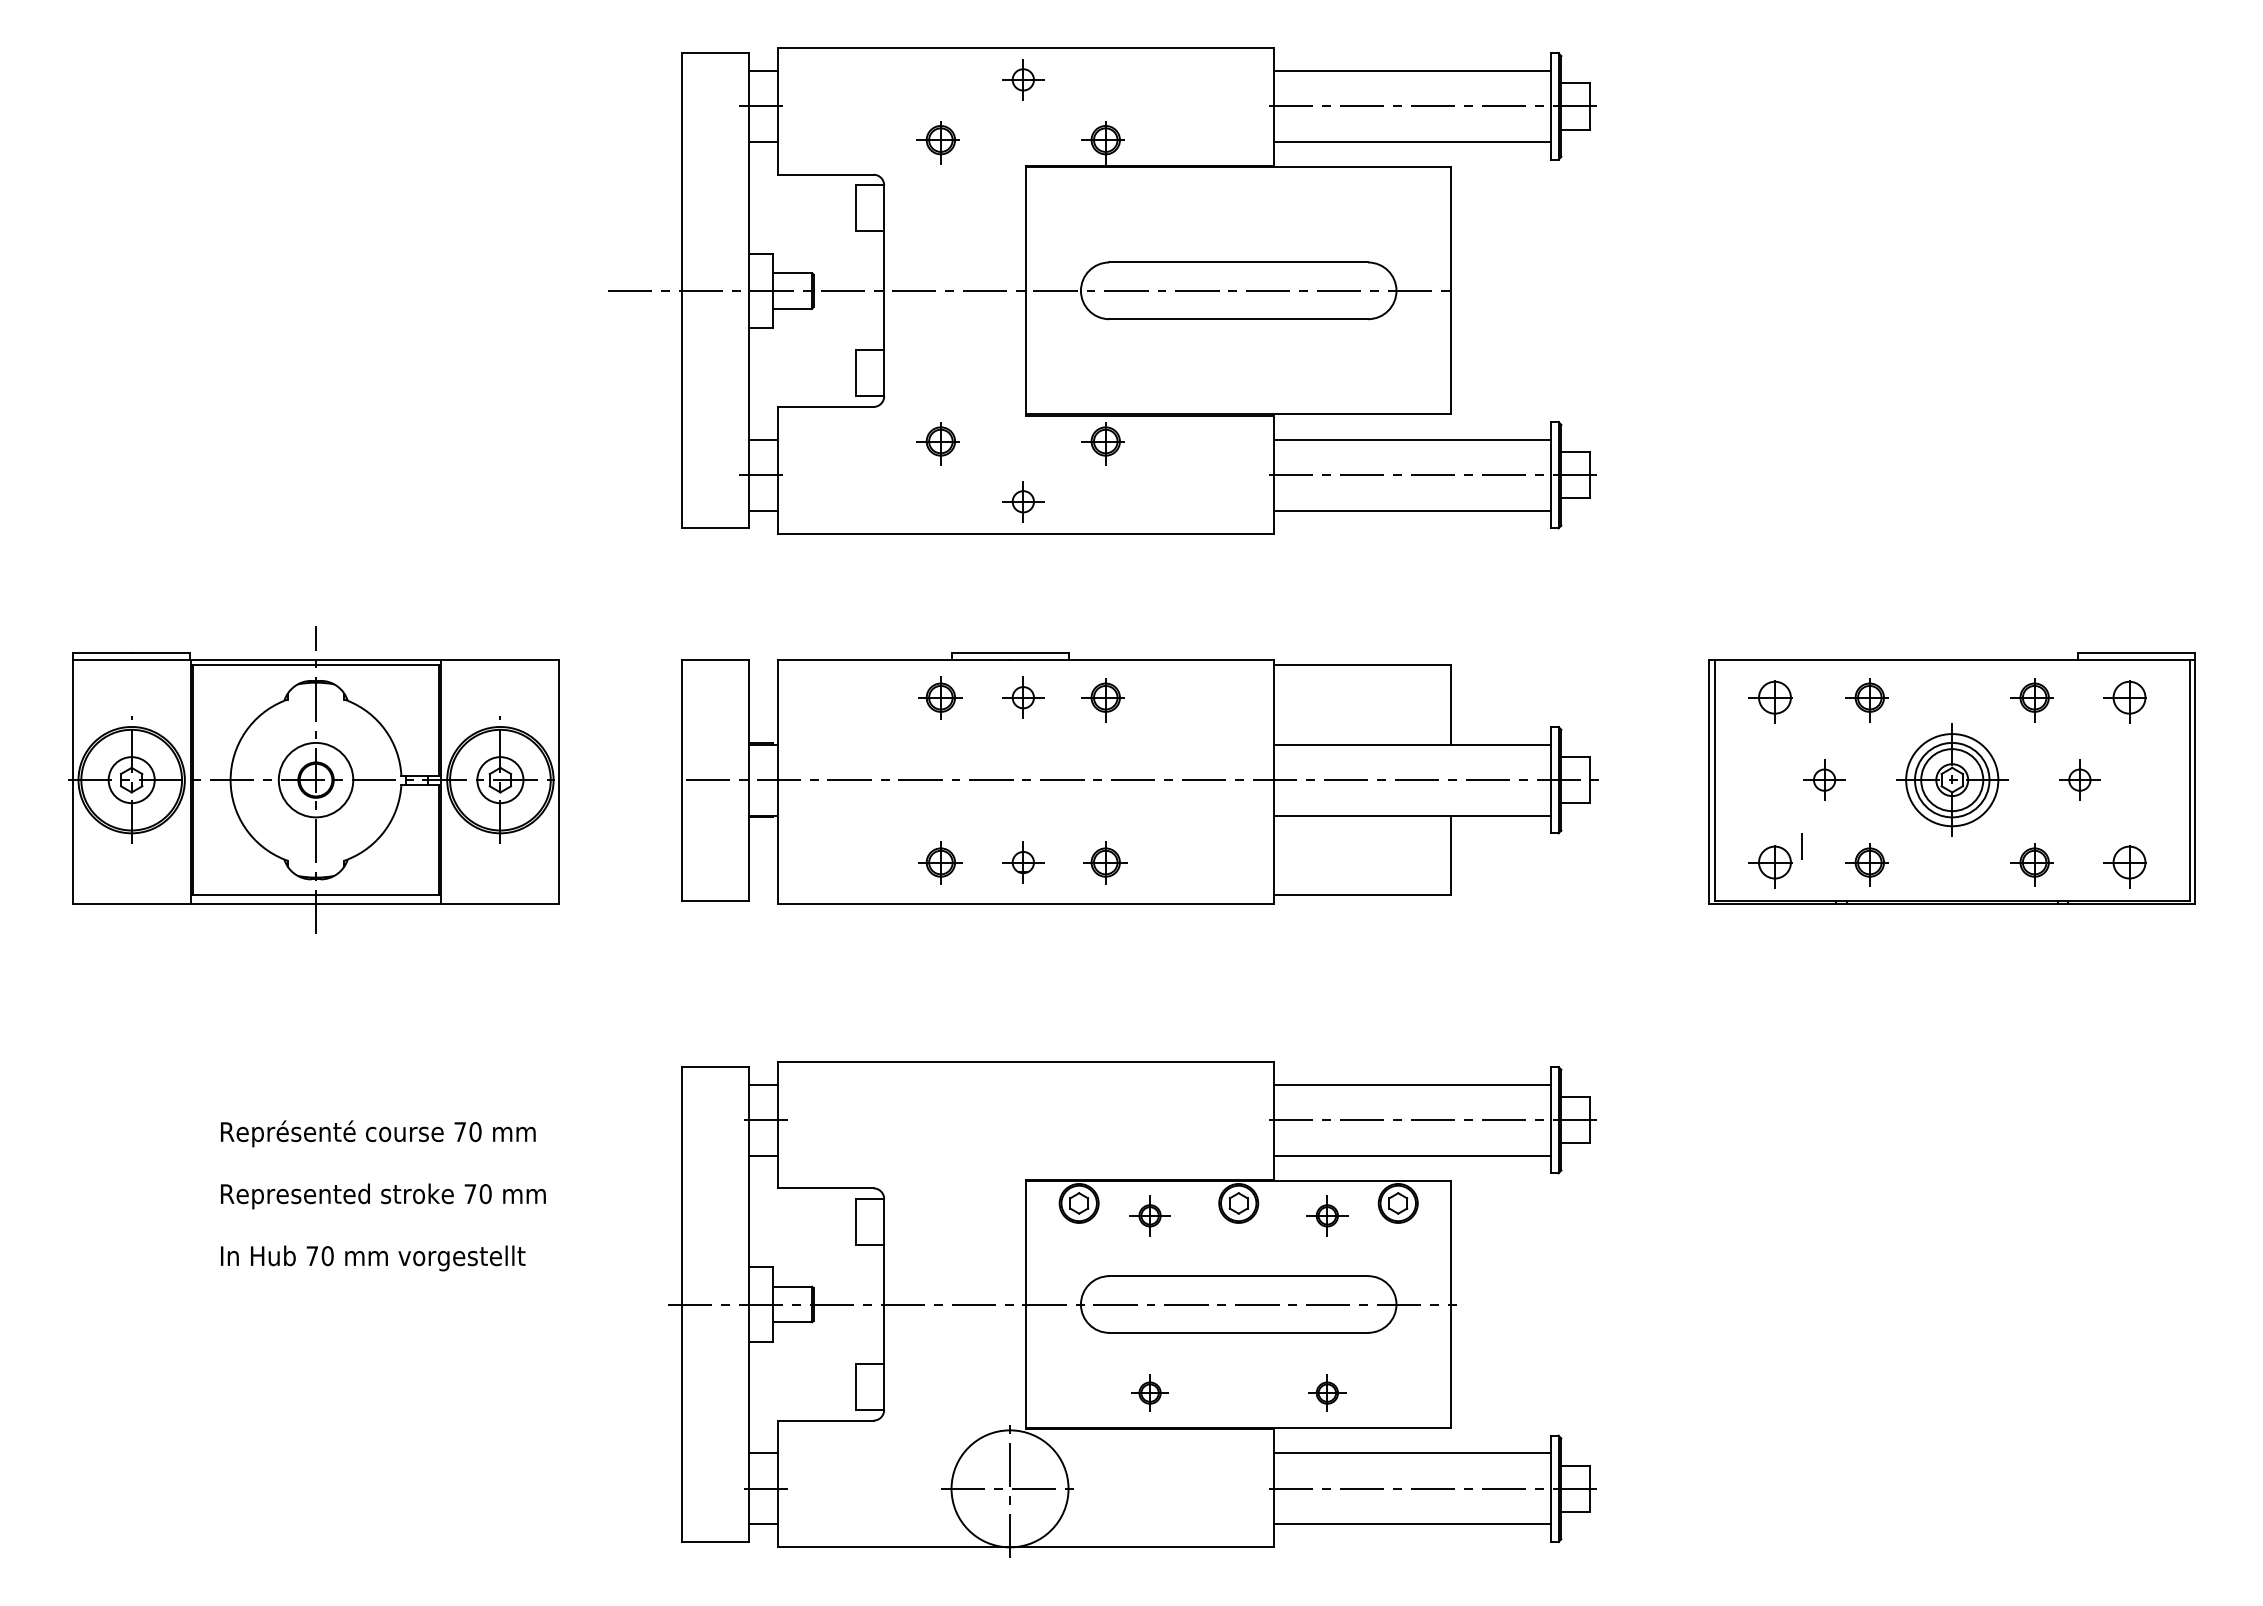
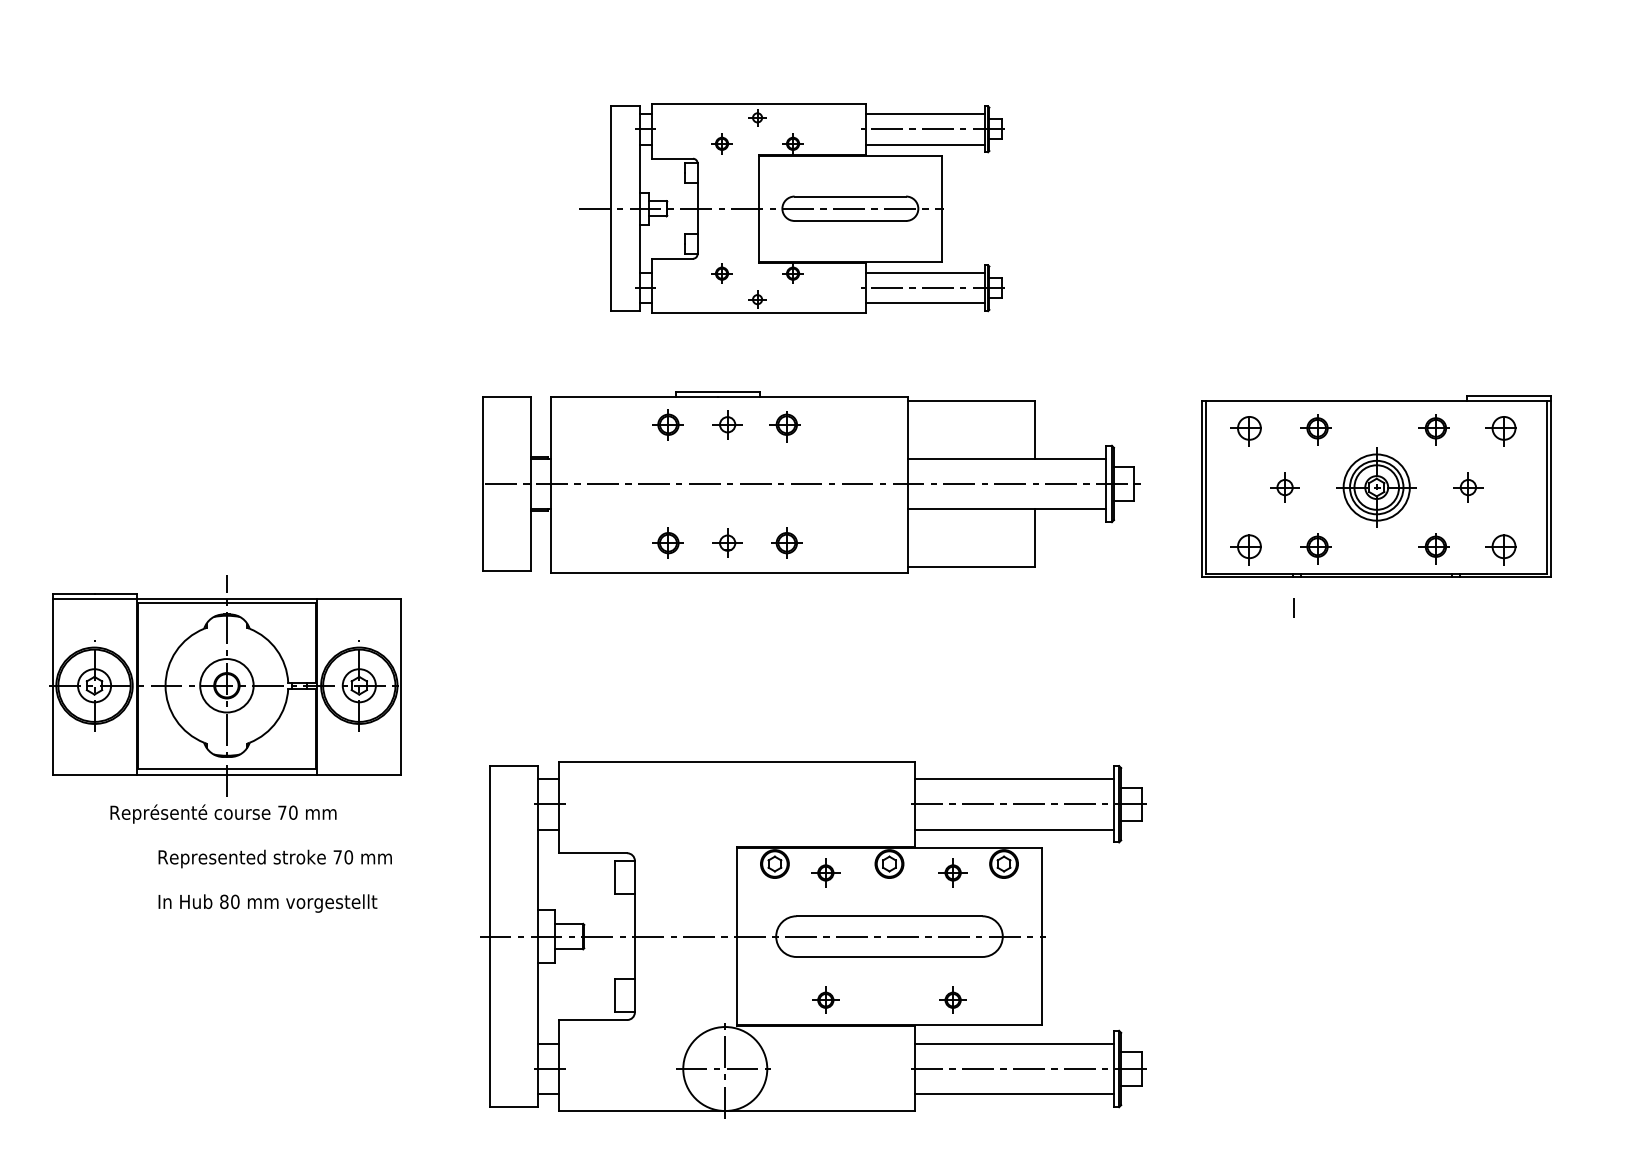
part: (1102, 290) -> (791, 208), size x0.6
part: (1139, 778) -> (811, 482), moved
part: (1951, 778) -> (1376, 486), moved
part: (313, 779) -> (225, 685), moved
text: (378, 1133) -> (223, 813), moved
text: (312, 1256) -> (224, 902), 70 -> 80

